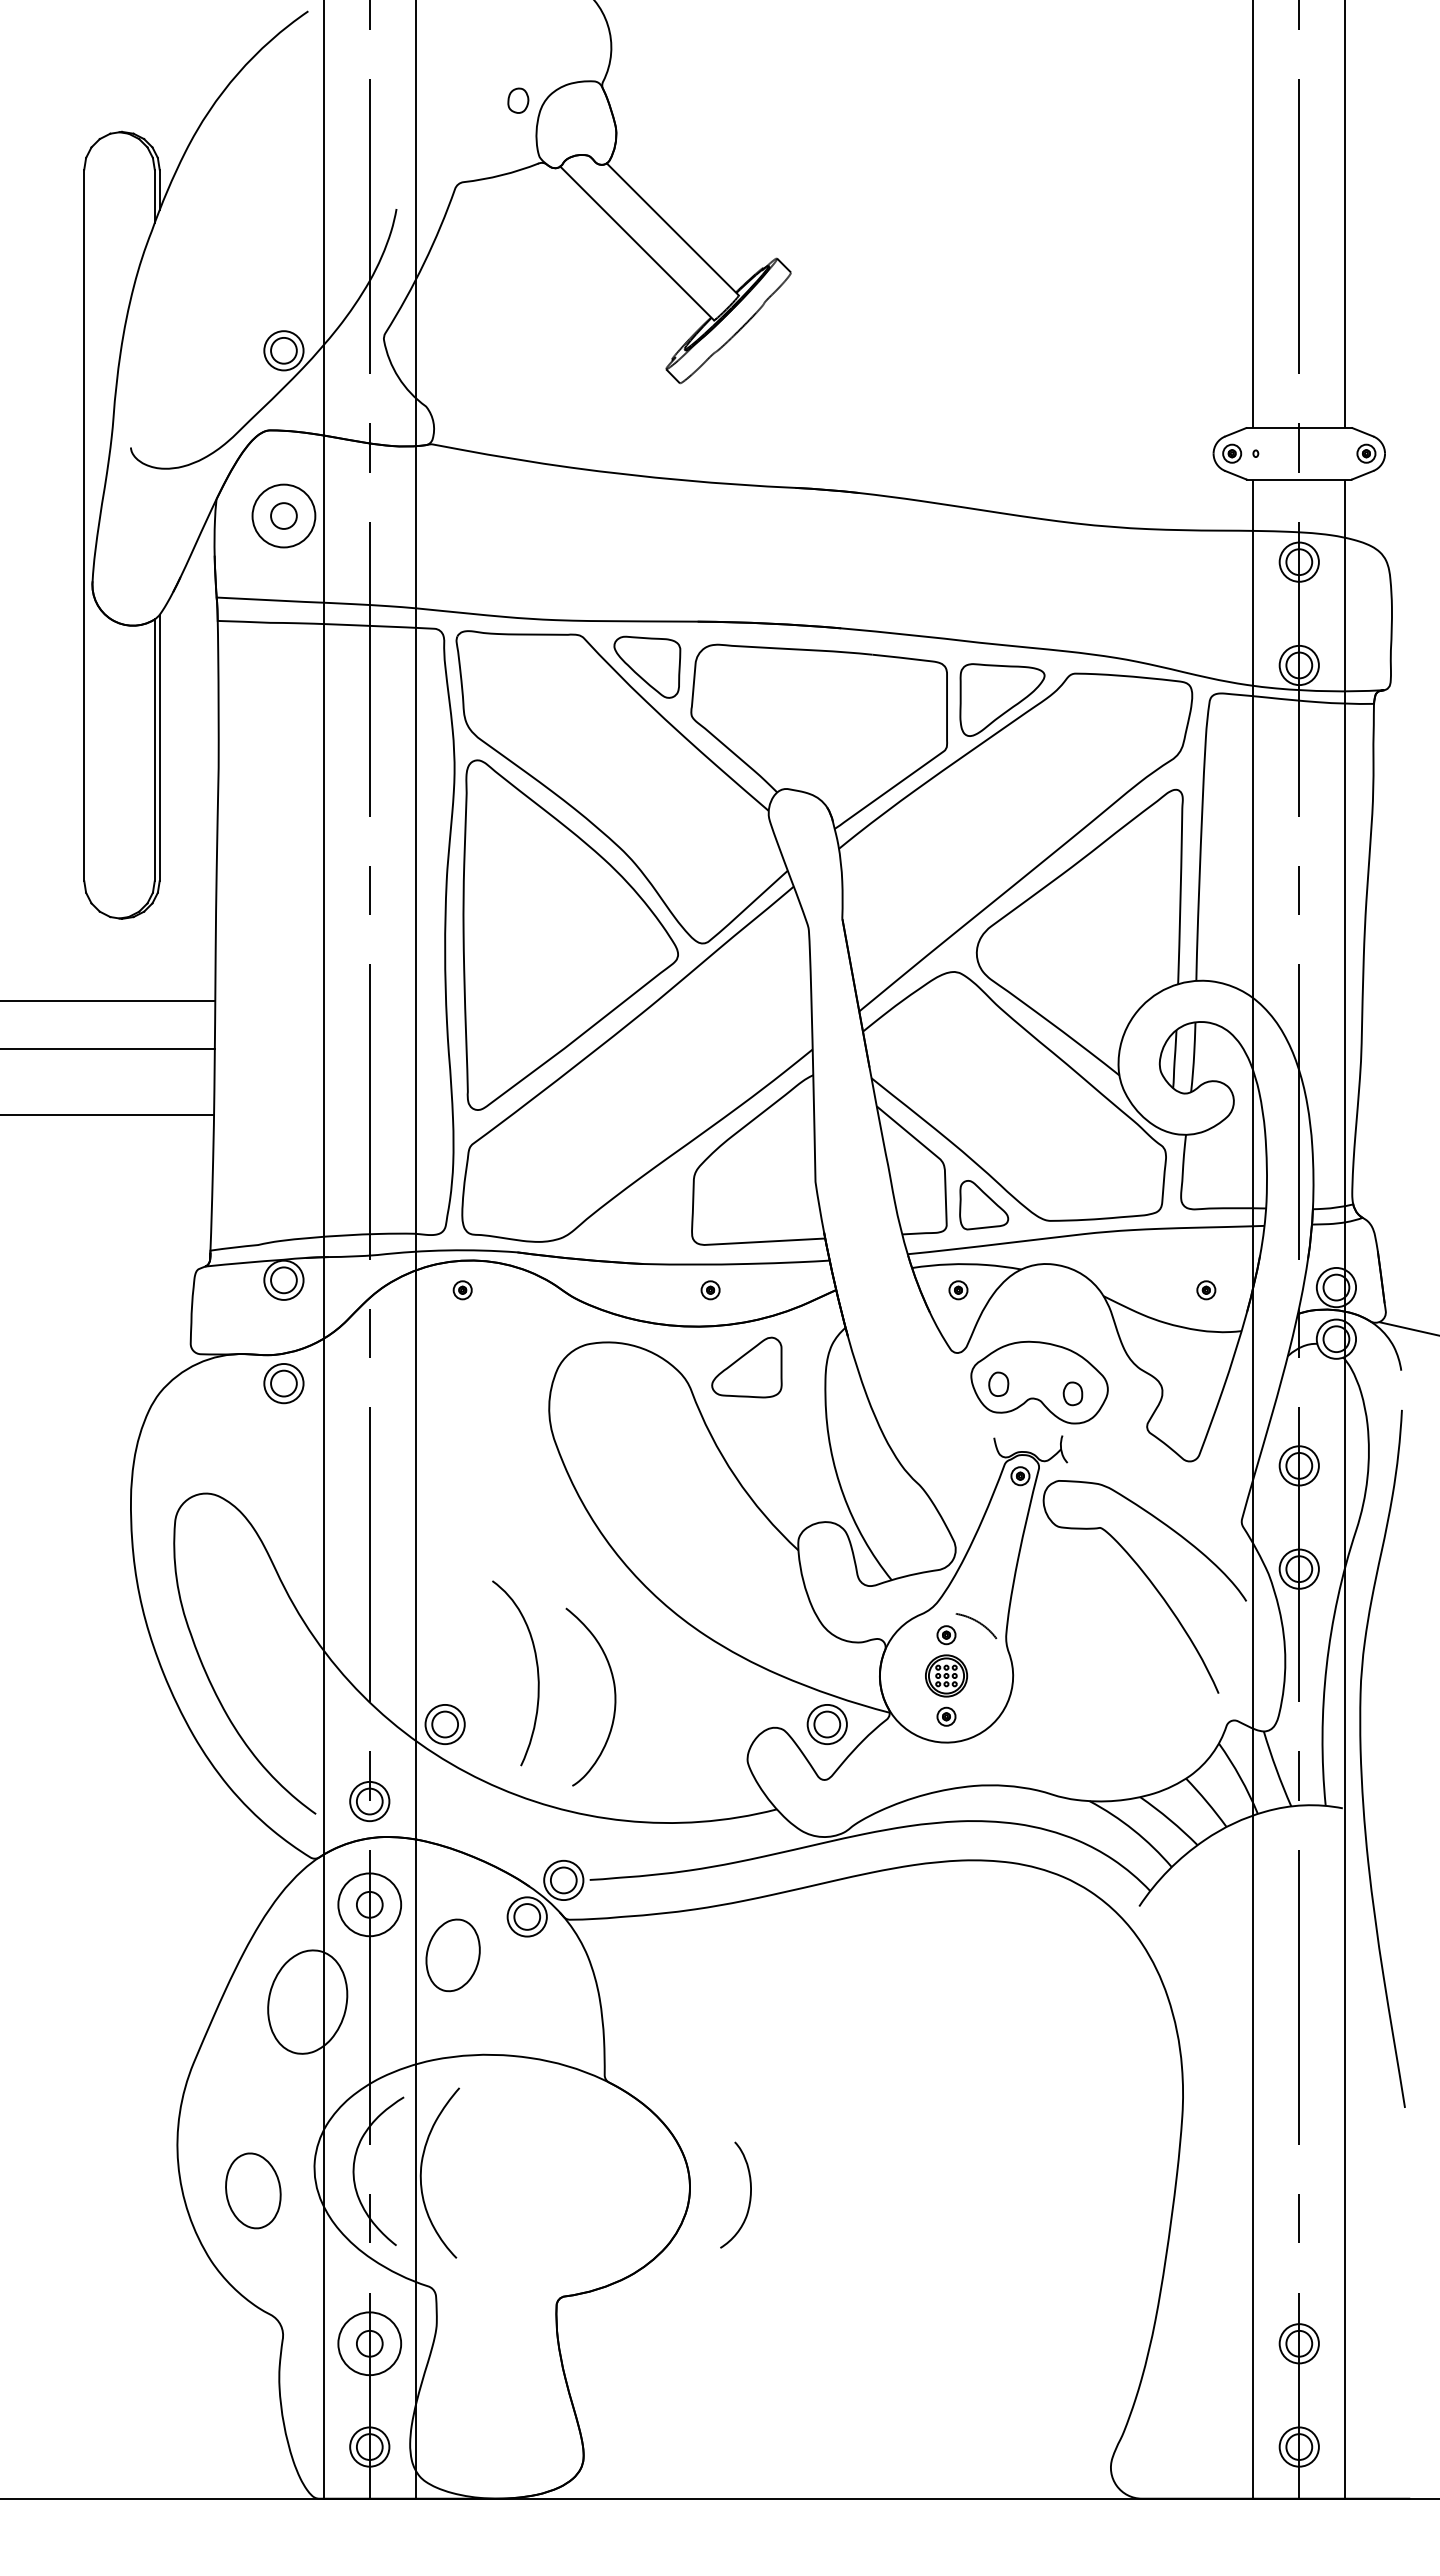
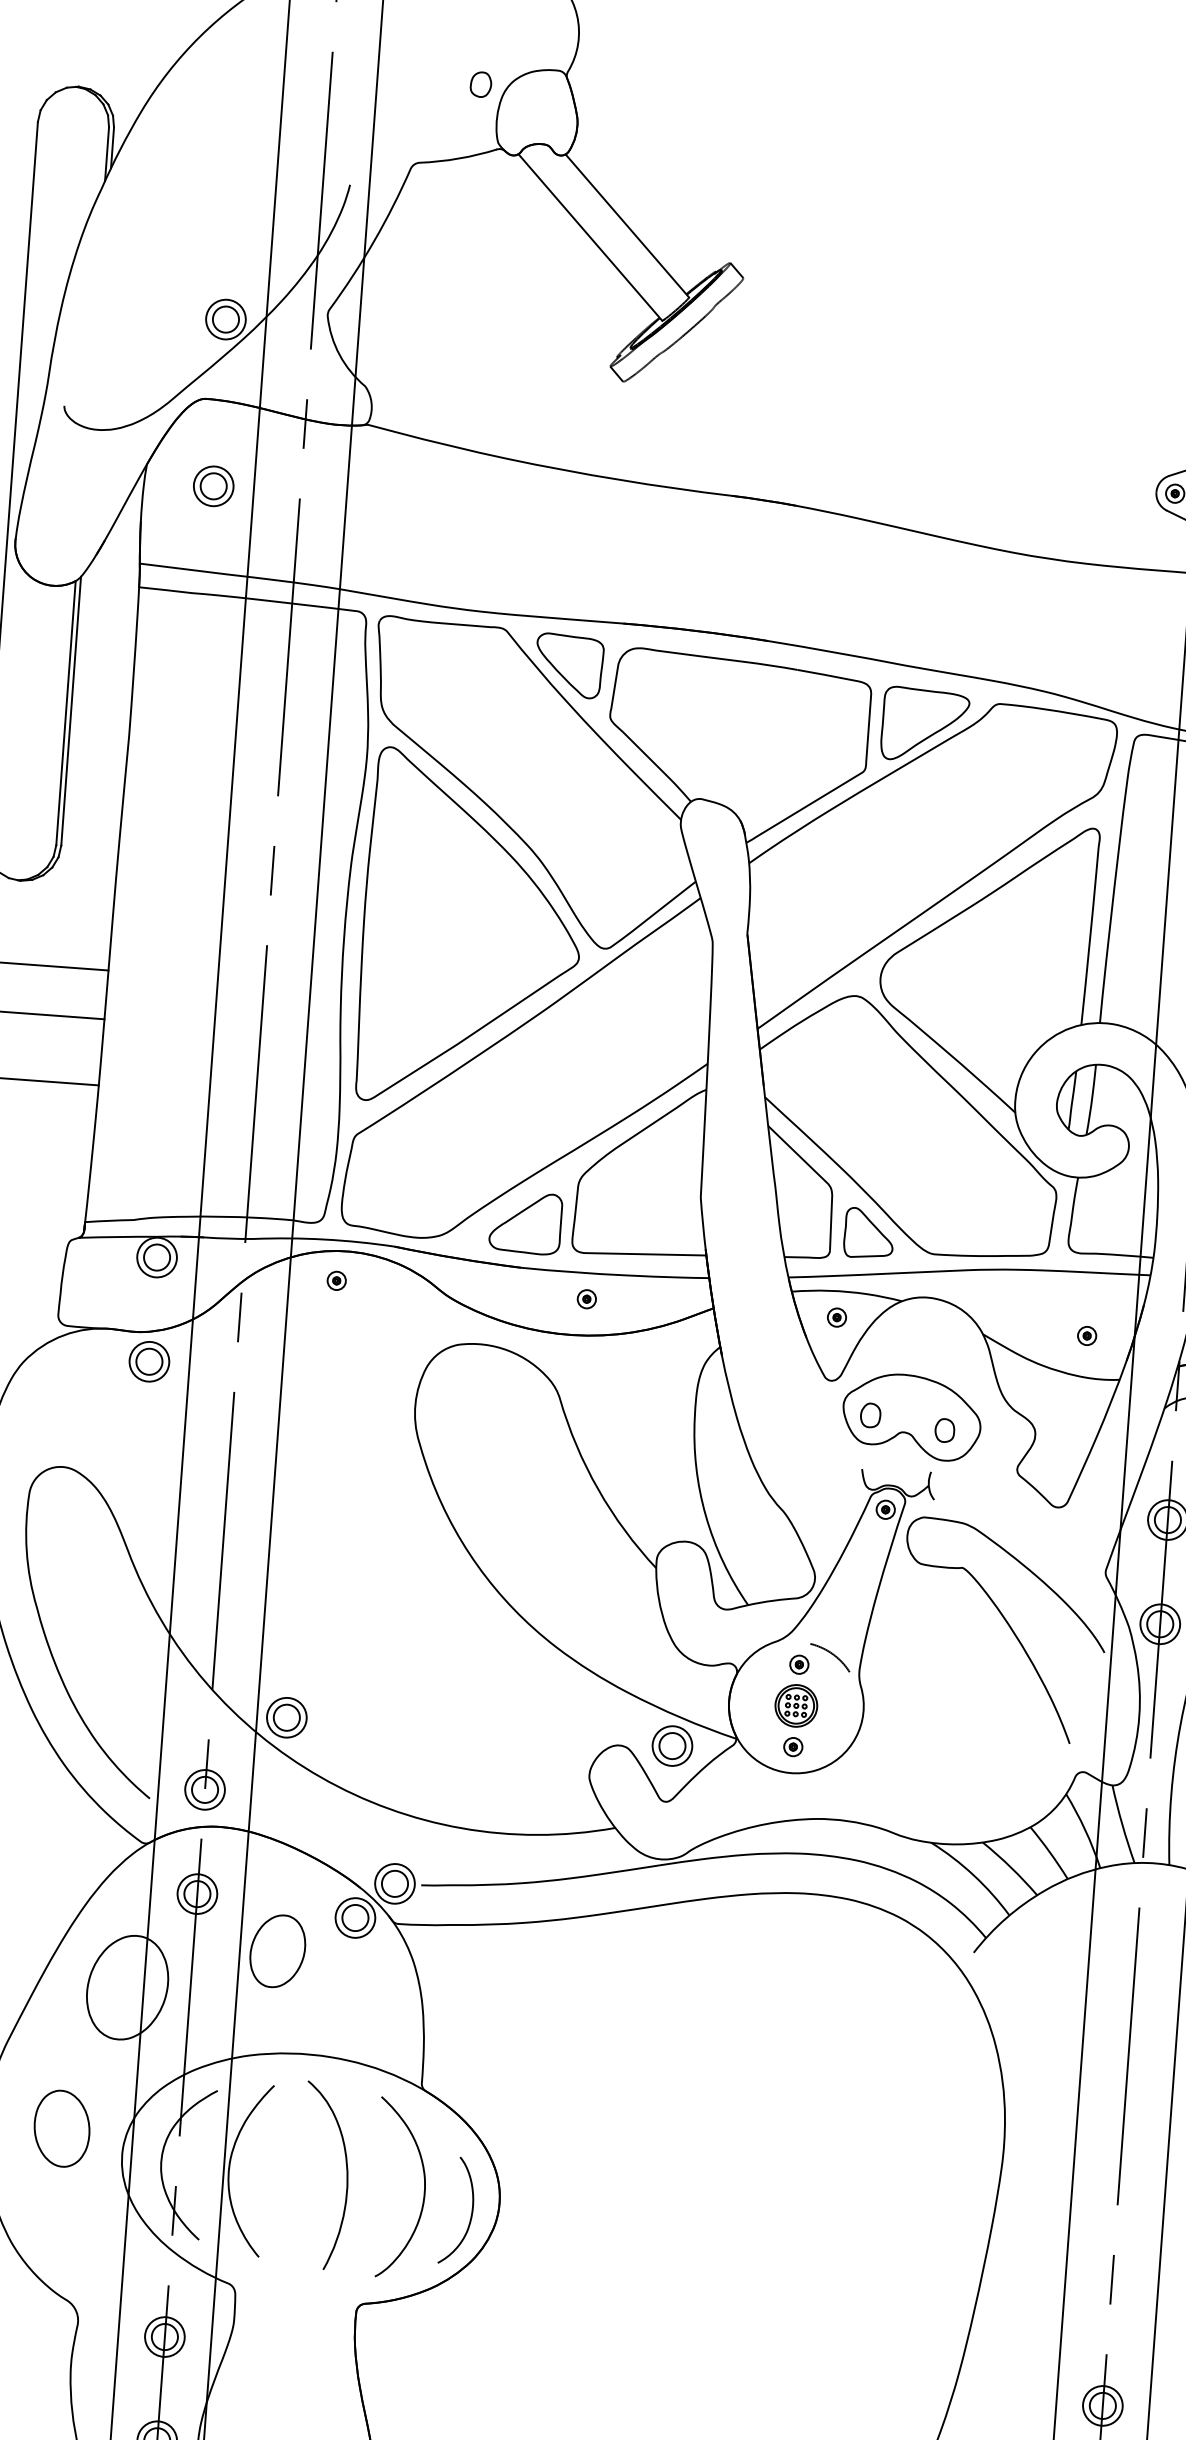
circle: (283, 515) -> (213, 485), size x0.62
part: (746, 1367) -> (525, 1222), moved
curve: (536, 1667) -> (346, 2171), moved
curve: (614, 1696) -> (424, 2189), moved
circle: (369, 1904) -> (197, 1893), size x0.62
part: (253, 2190) -> (62, 2128), moved
curve: (749, 2195) -> (471, 2212), moved
circle: (369, 2343) -> (164, 2336), size x0.62

